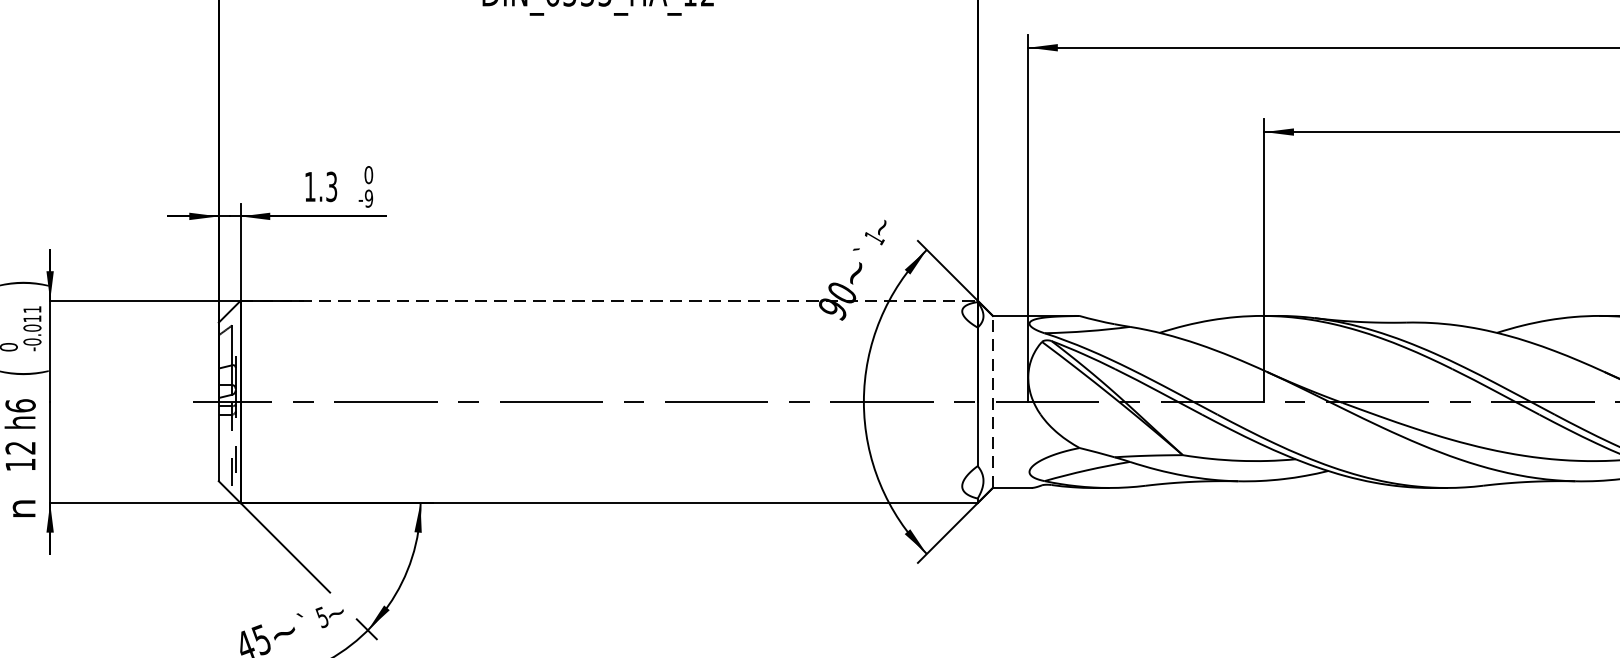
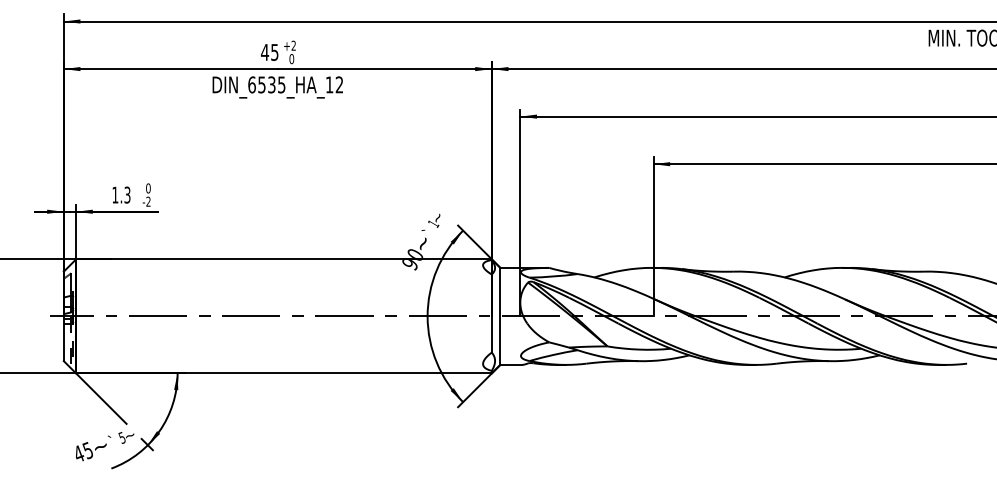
text: (368, 198) -> (148, 201), -9 -> -2
line: (608, 301) -> (283, 259), dashed -> solid
line: (993, 402) -> (500, 316), dashed -> solid

